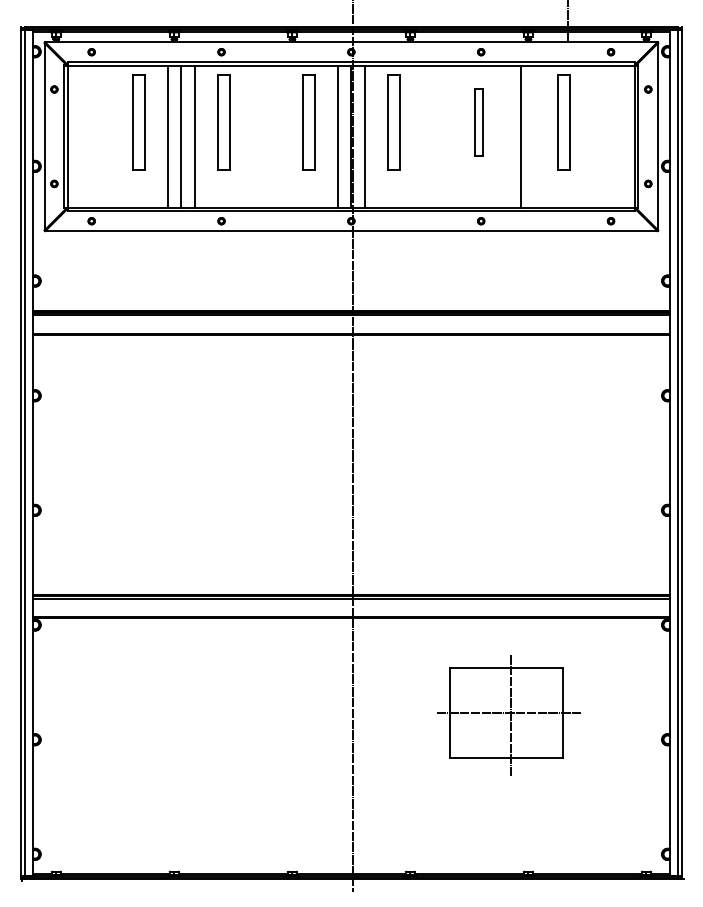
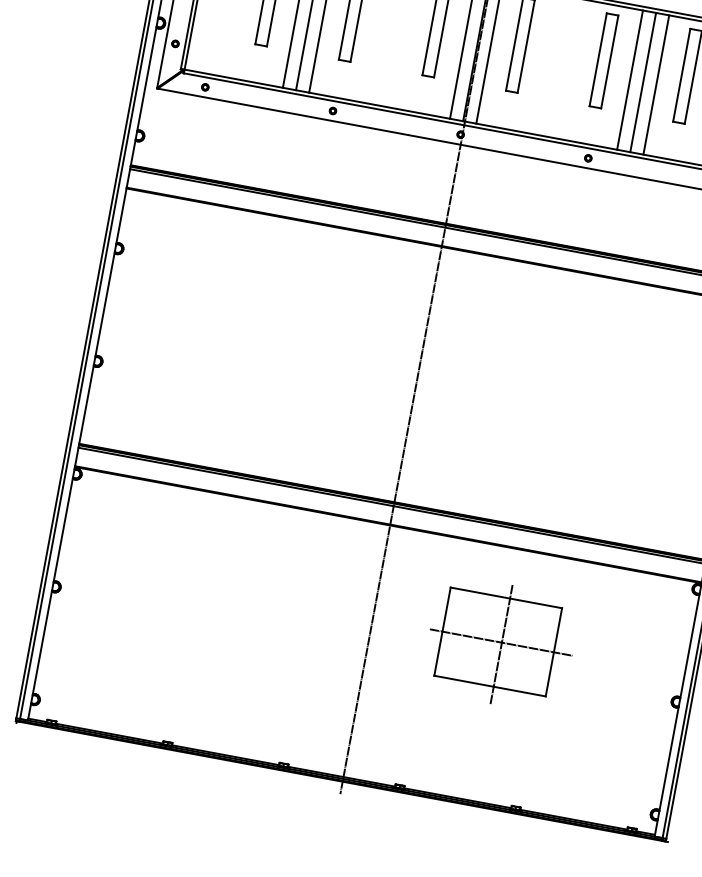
part: (478, 122) -> (603, 60), size x1.43
line: (507, 136) -> (629, 79), added
line: (534, 136) -> (656, 84), added
part: (508, 715) -> (499, 644), moved

